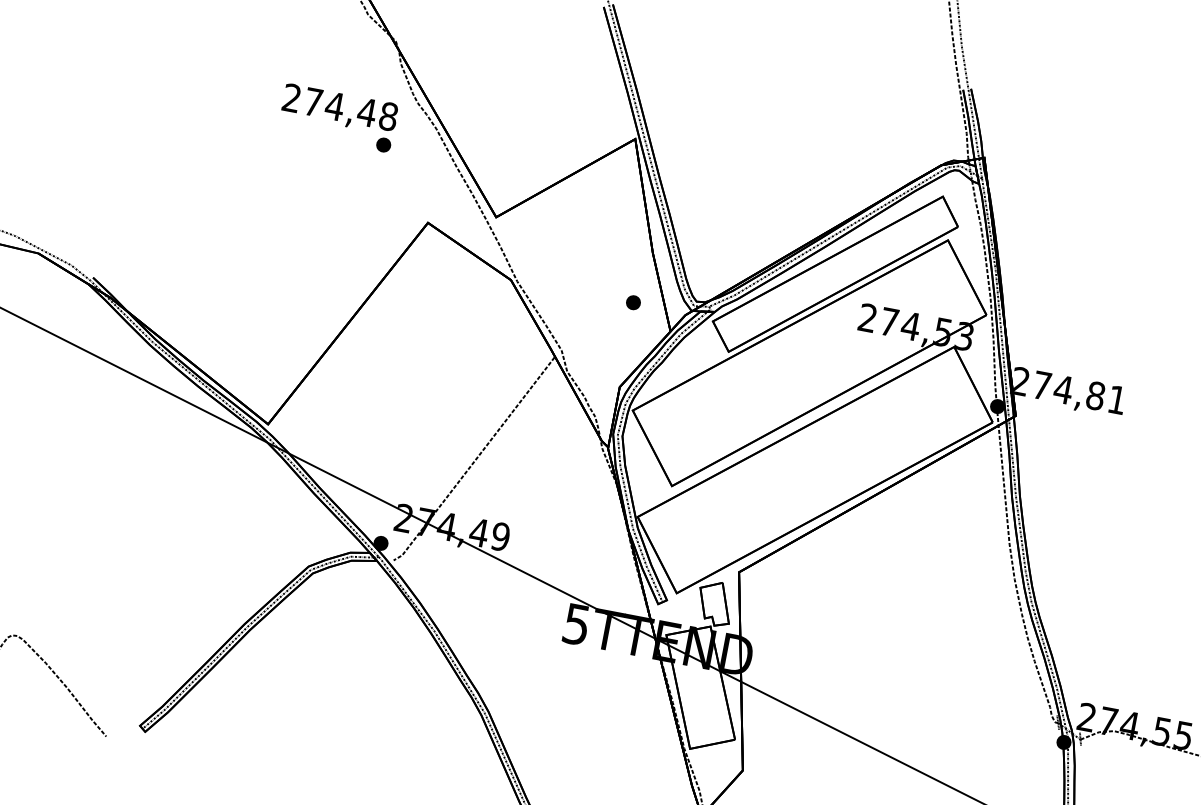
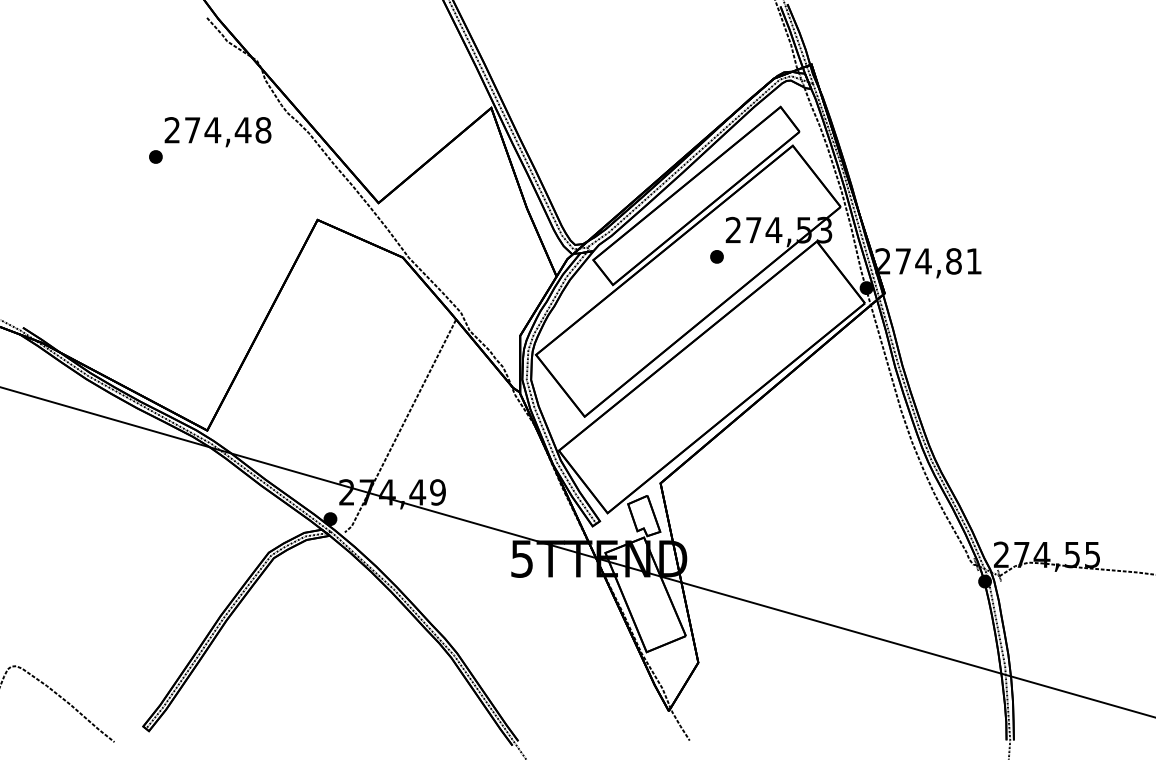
part: (383, 144) -> (155, 156), moved
part: (633, 302) -> (716, 256), moved

